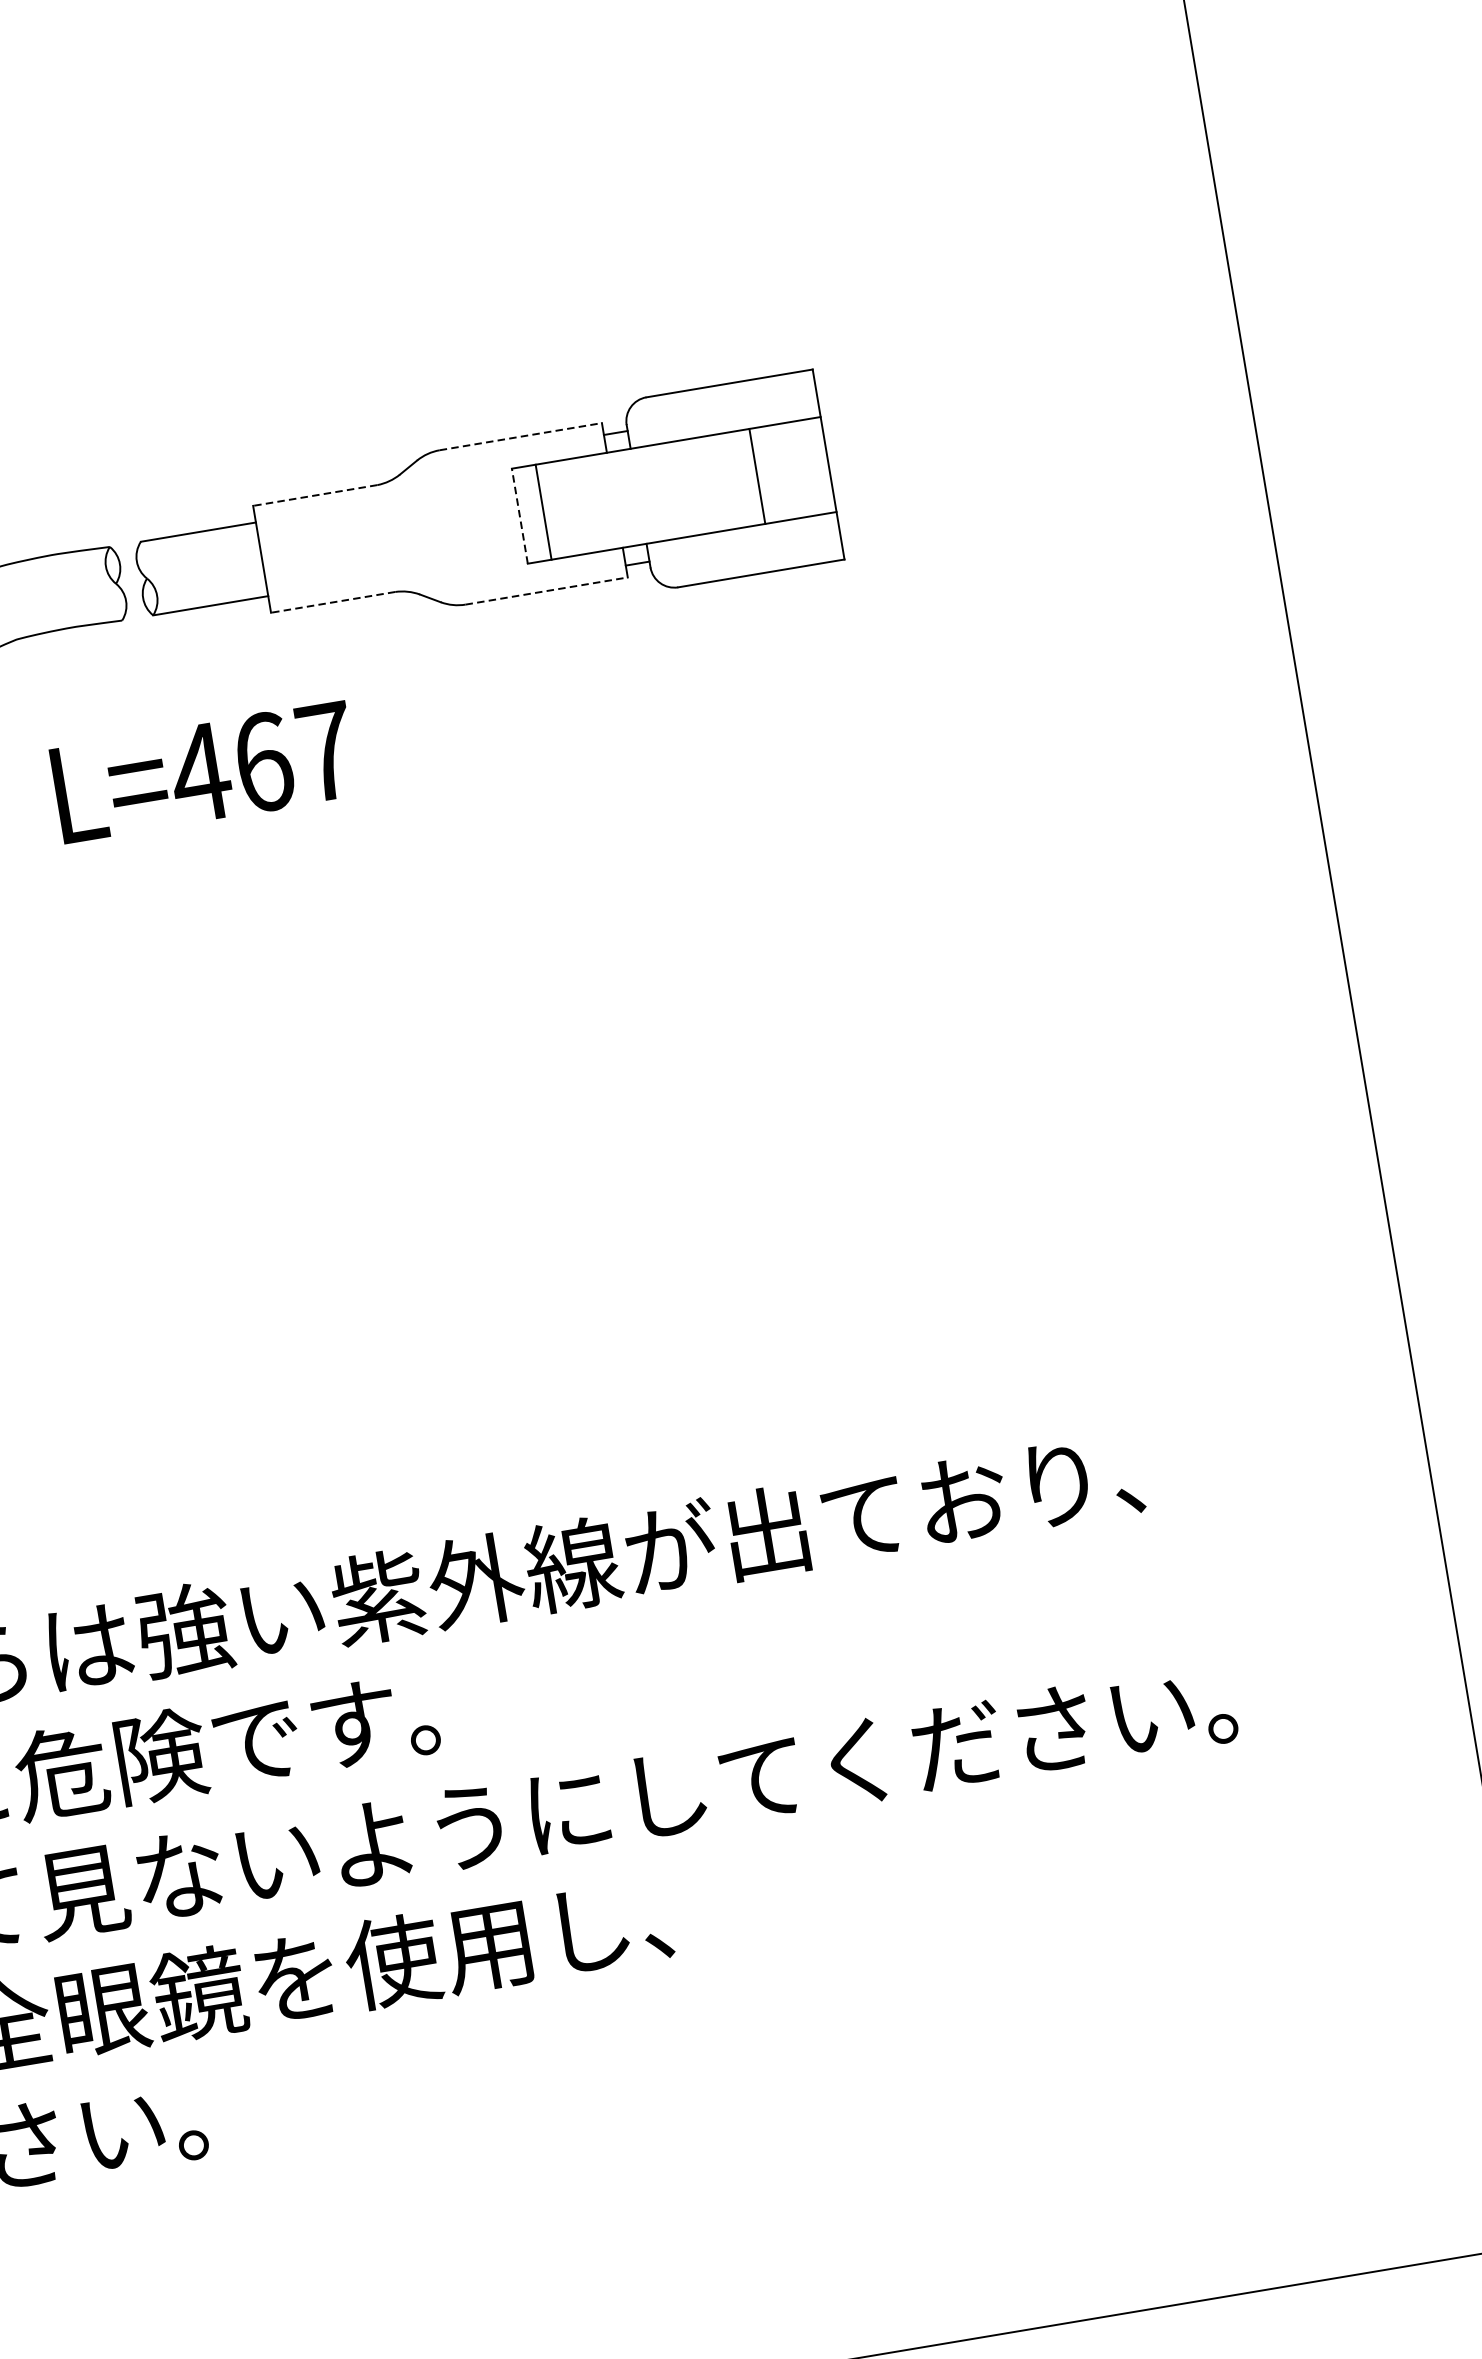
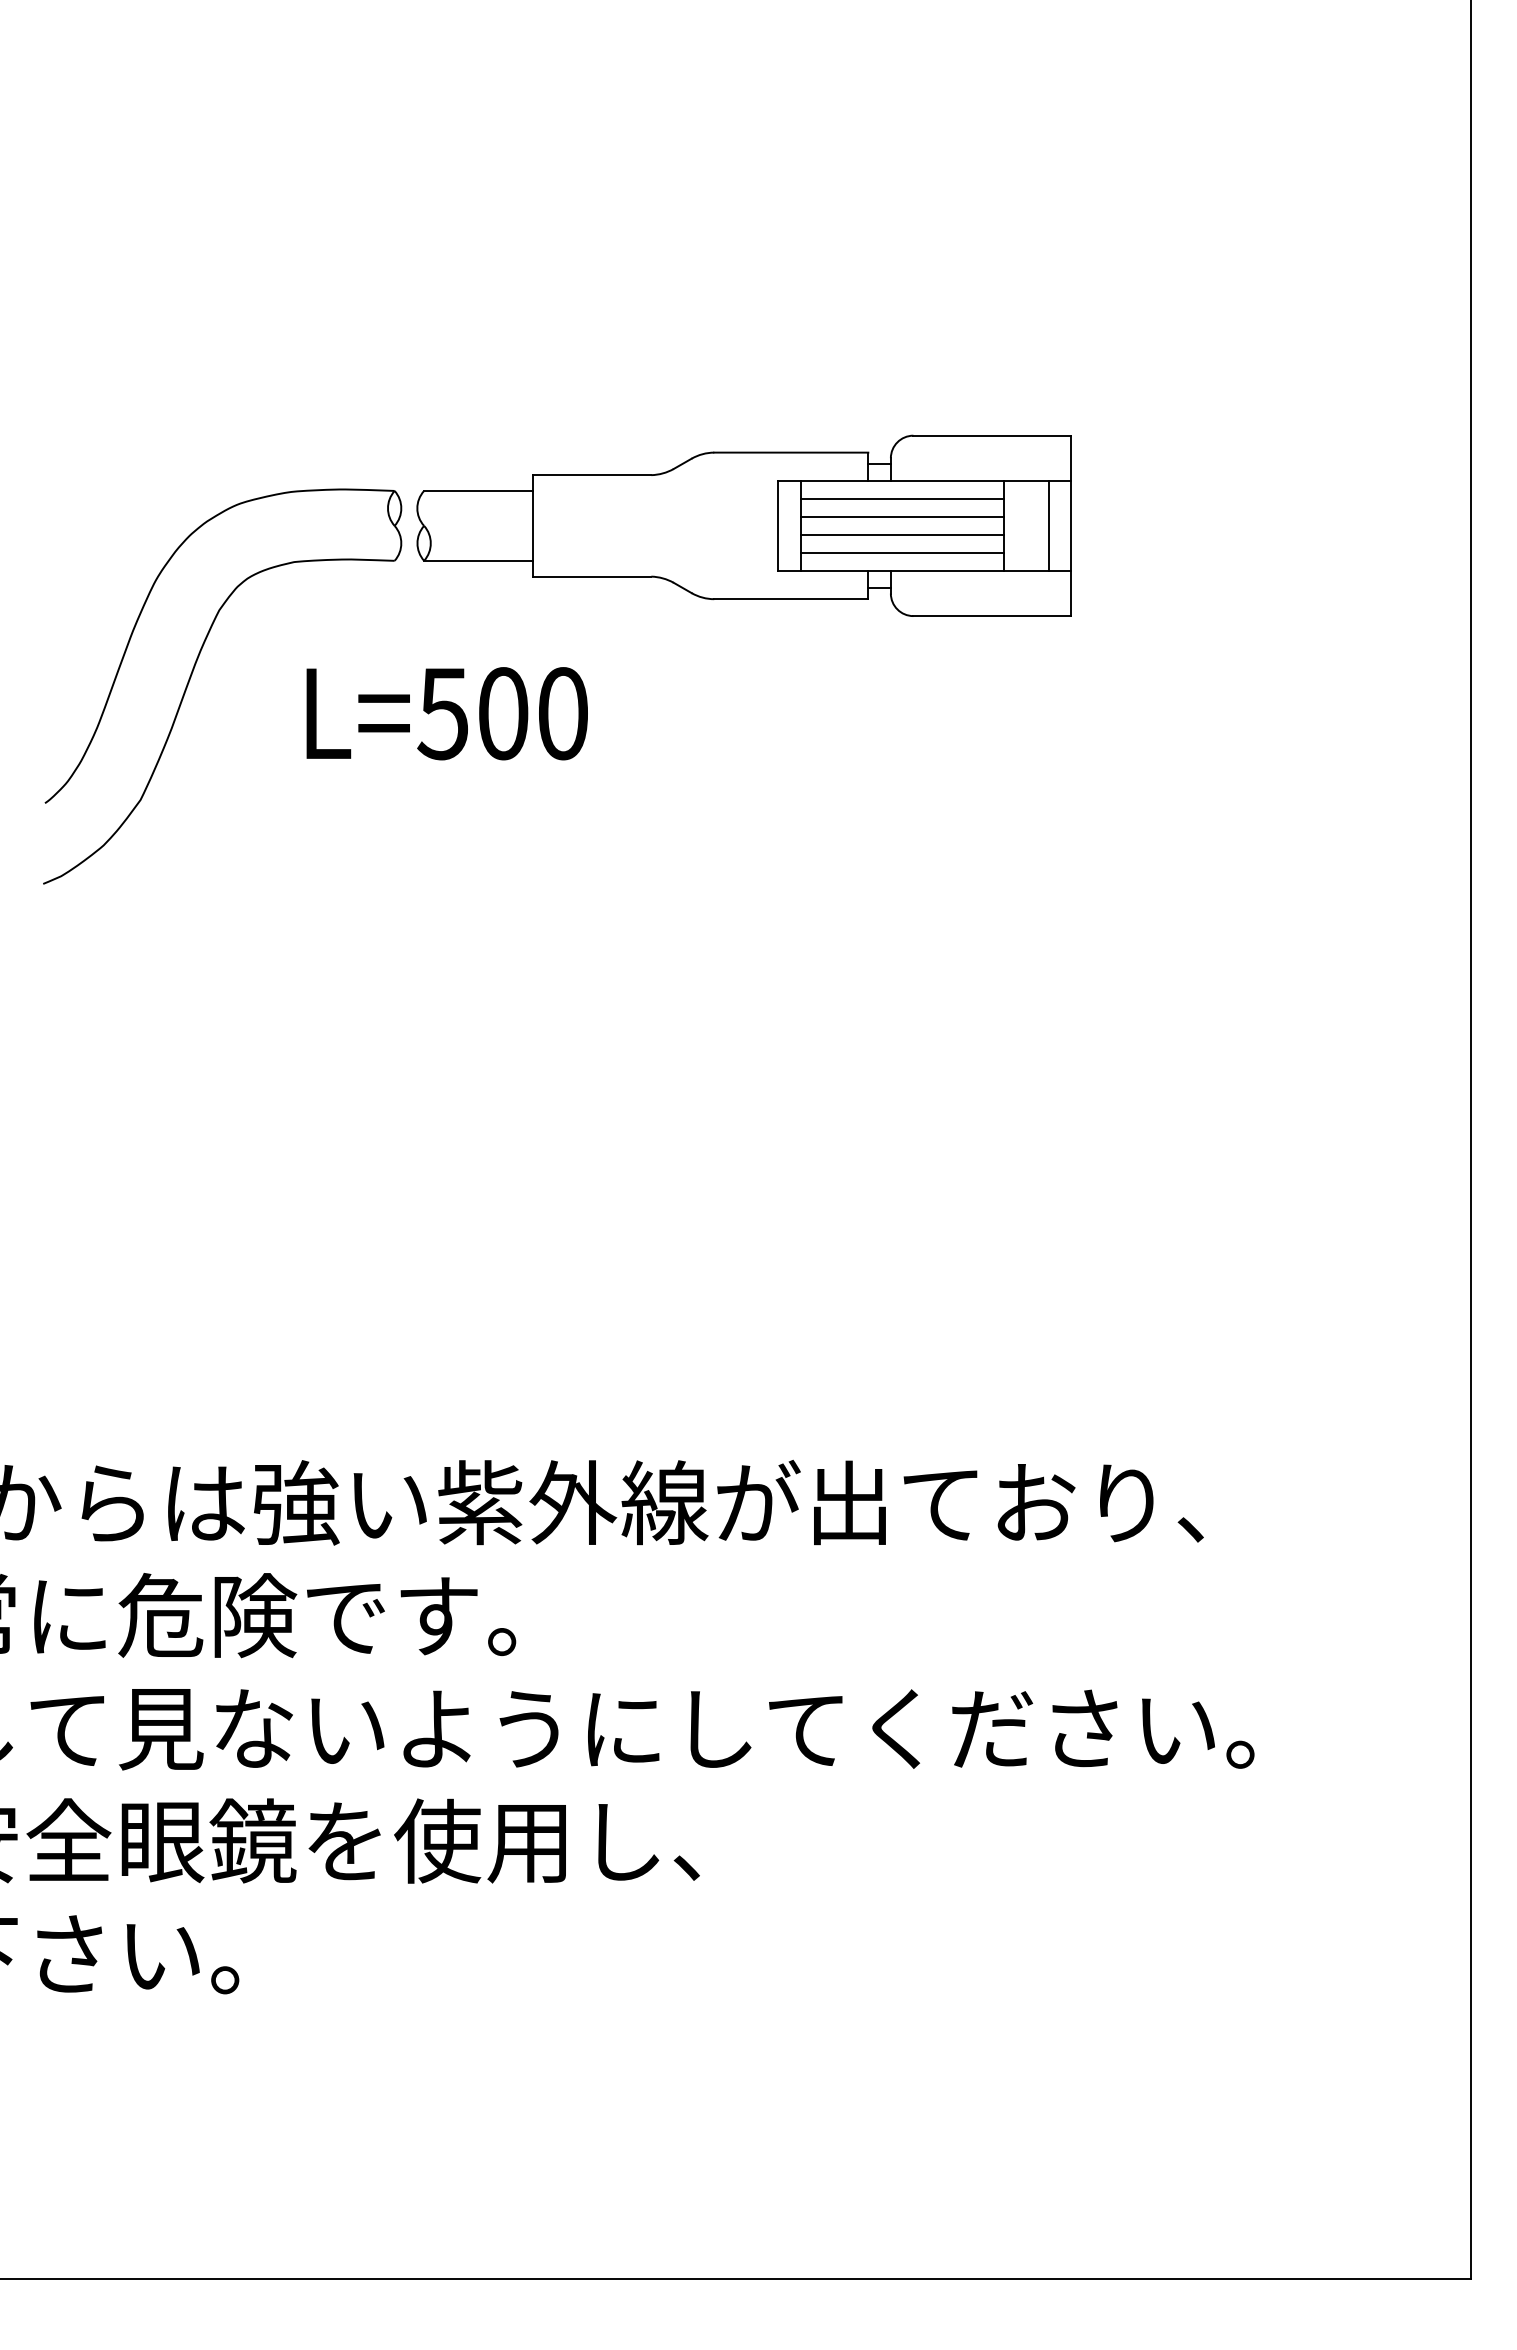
line: (521, 436) -> (791, 452), dashed -> solid
line: (644, 465) -> (901, 498), added
line: (804, 468) -> (1048, 525), added
line: (648, 484) -> (901, 516), added
line: (315, 495) -> (592, 475), dashed -> solid
line: (651, 503) -> (901, 534), added
line: (520, 515) -> (778, 525), dashed -> solid
line: (654, 522) -> (901, 552), added
line: (546, 591) -> (791, 599), dashed -> solid
line: (333, 602) -> (592, 576), dashed -> solid
text: (262, 762) -> (502, 713), L=467 -> L=500

